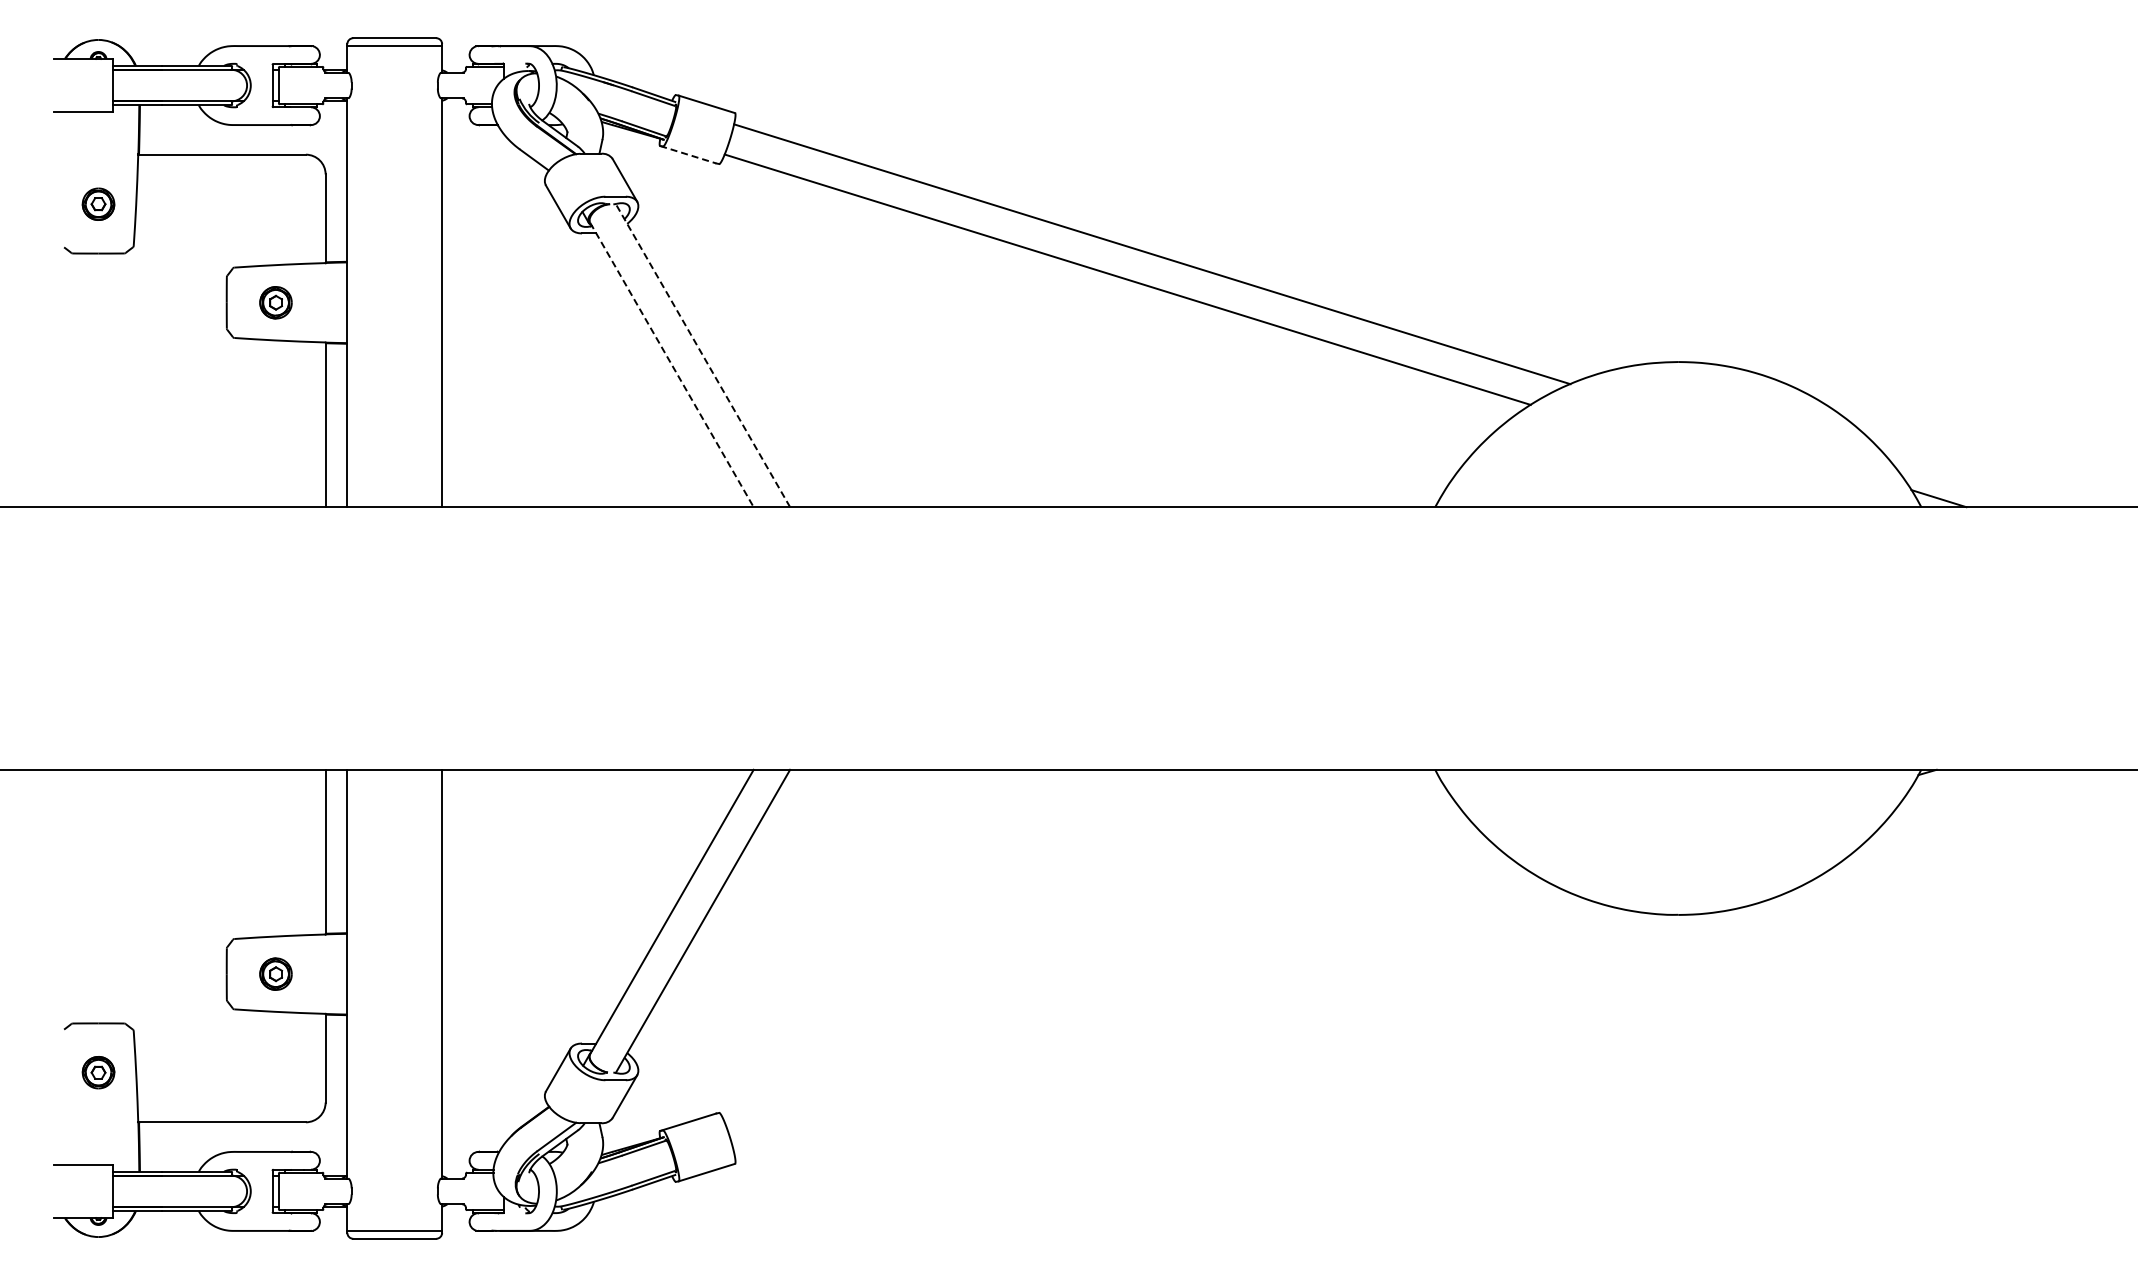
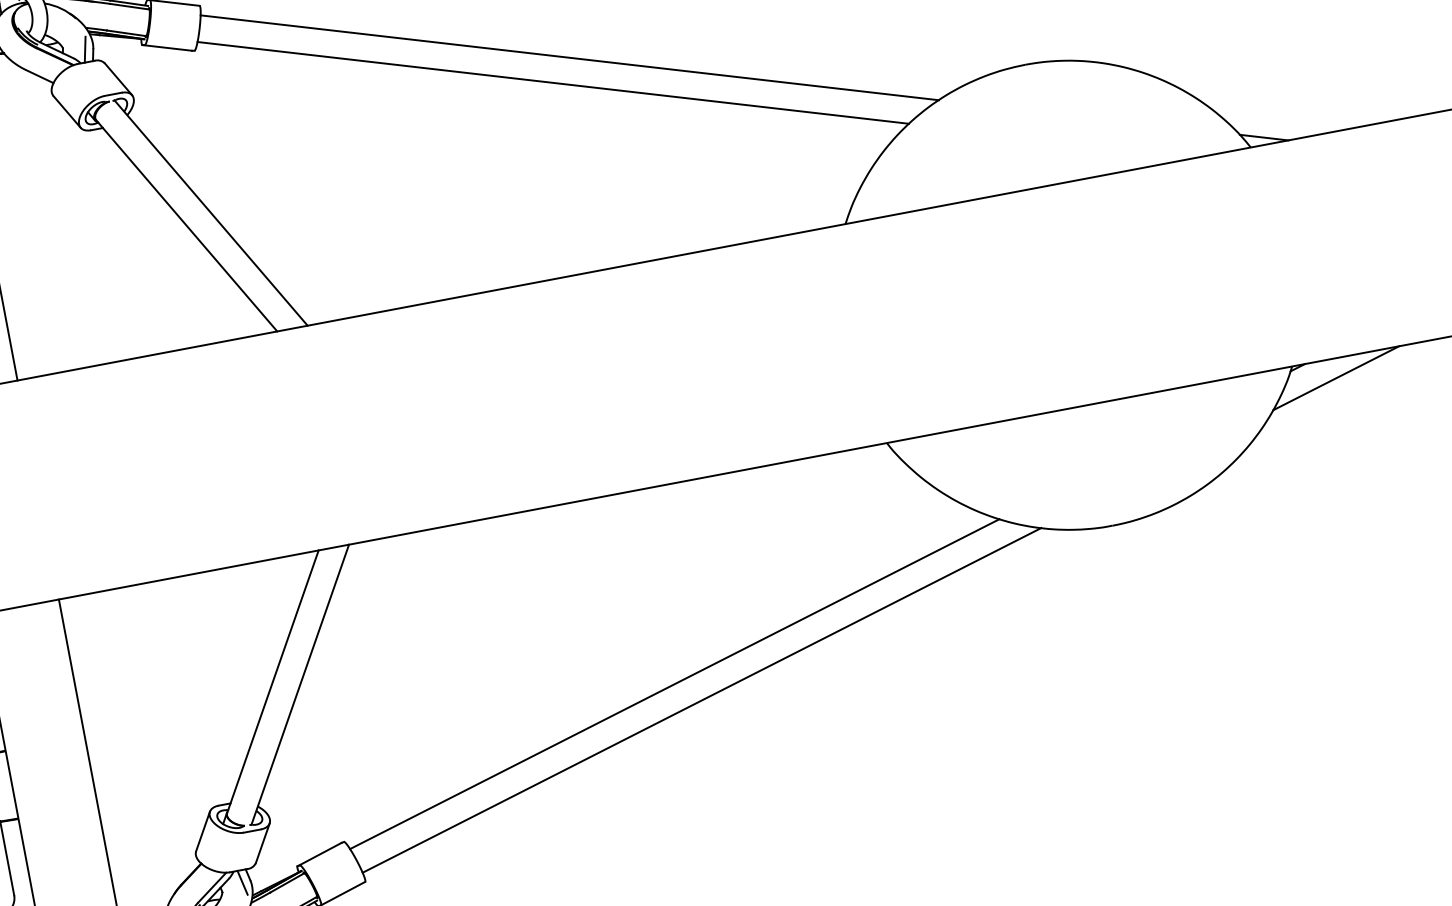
line: (592, 138) -> (84, 49), added
line: (688, 154) -> (167, 47), dashed -> solid
line: (702, 355) -> (210, 213), dashed -> solid
line: (671, 365) -> (186, 226), dashed -> solid
line: (1969, 792) -> (1335, 377), added
line: (1136, 1002) -> (674, 684), added
line: (1164, 1027) -> (701, 700), added
line: (592, 1138) -> (242, 883), added

